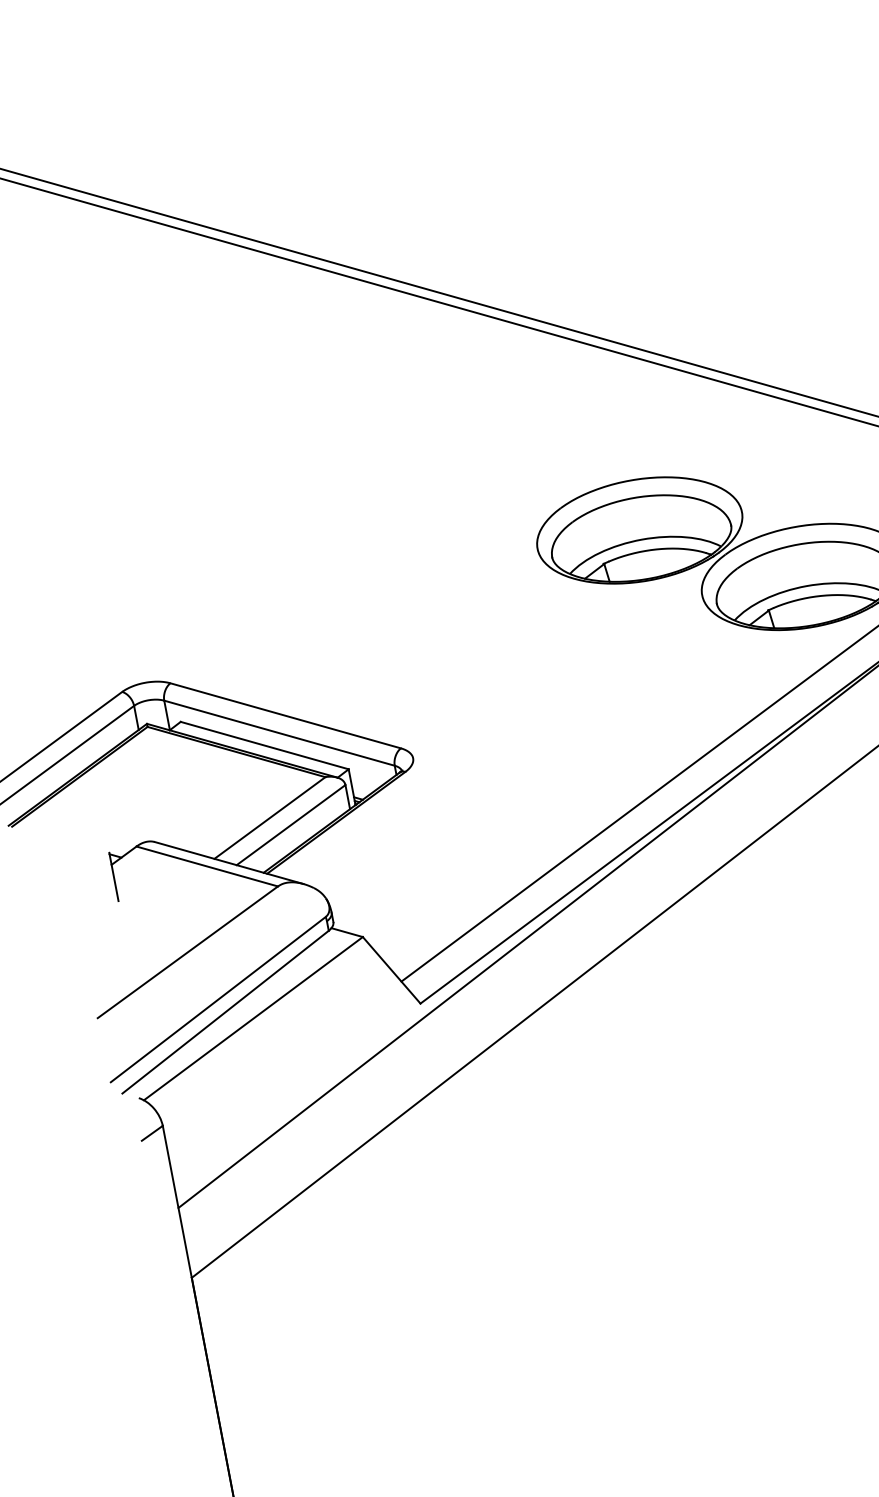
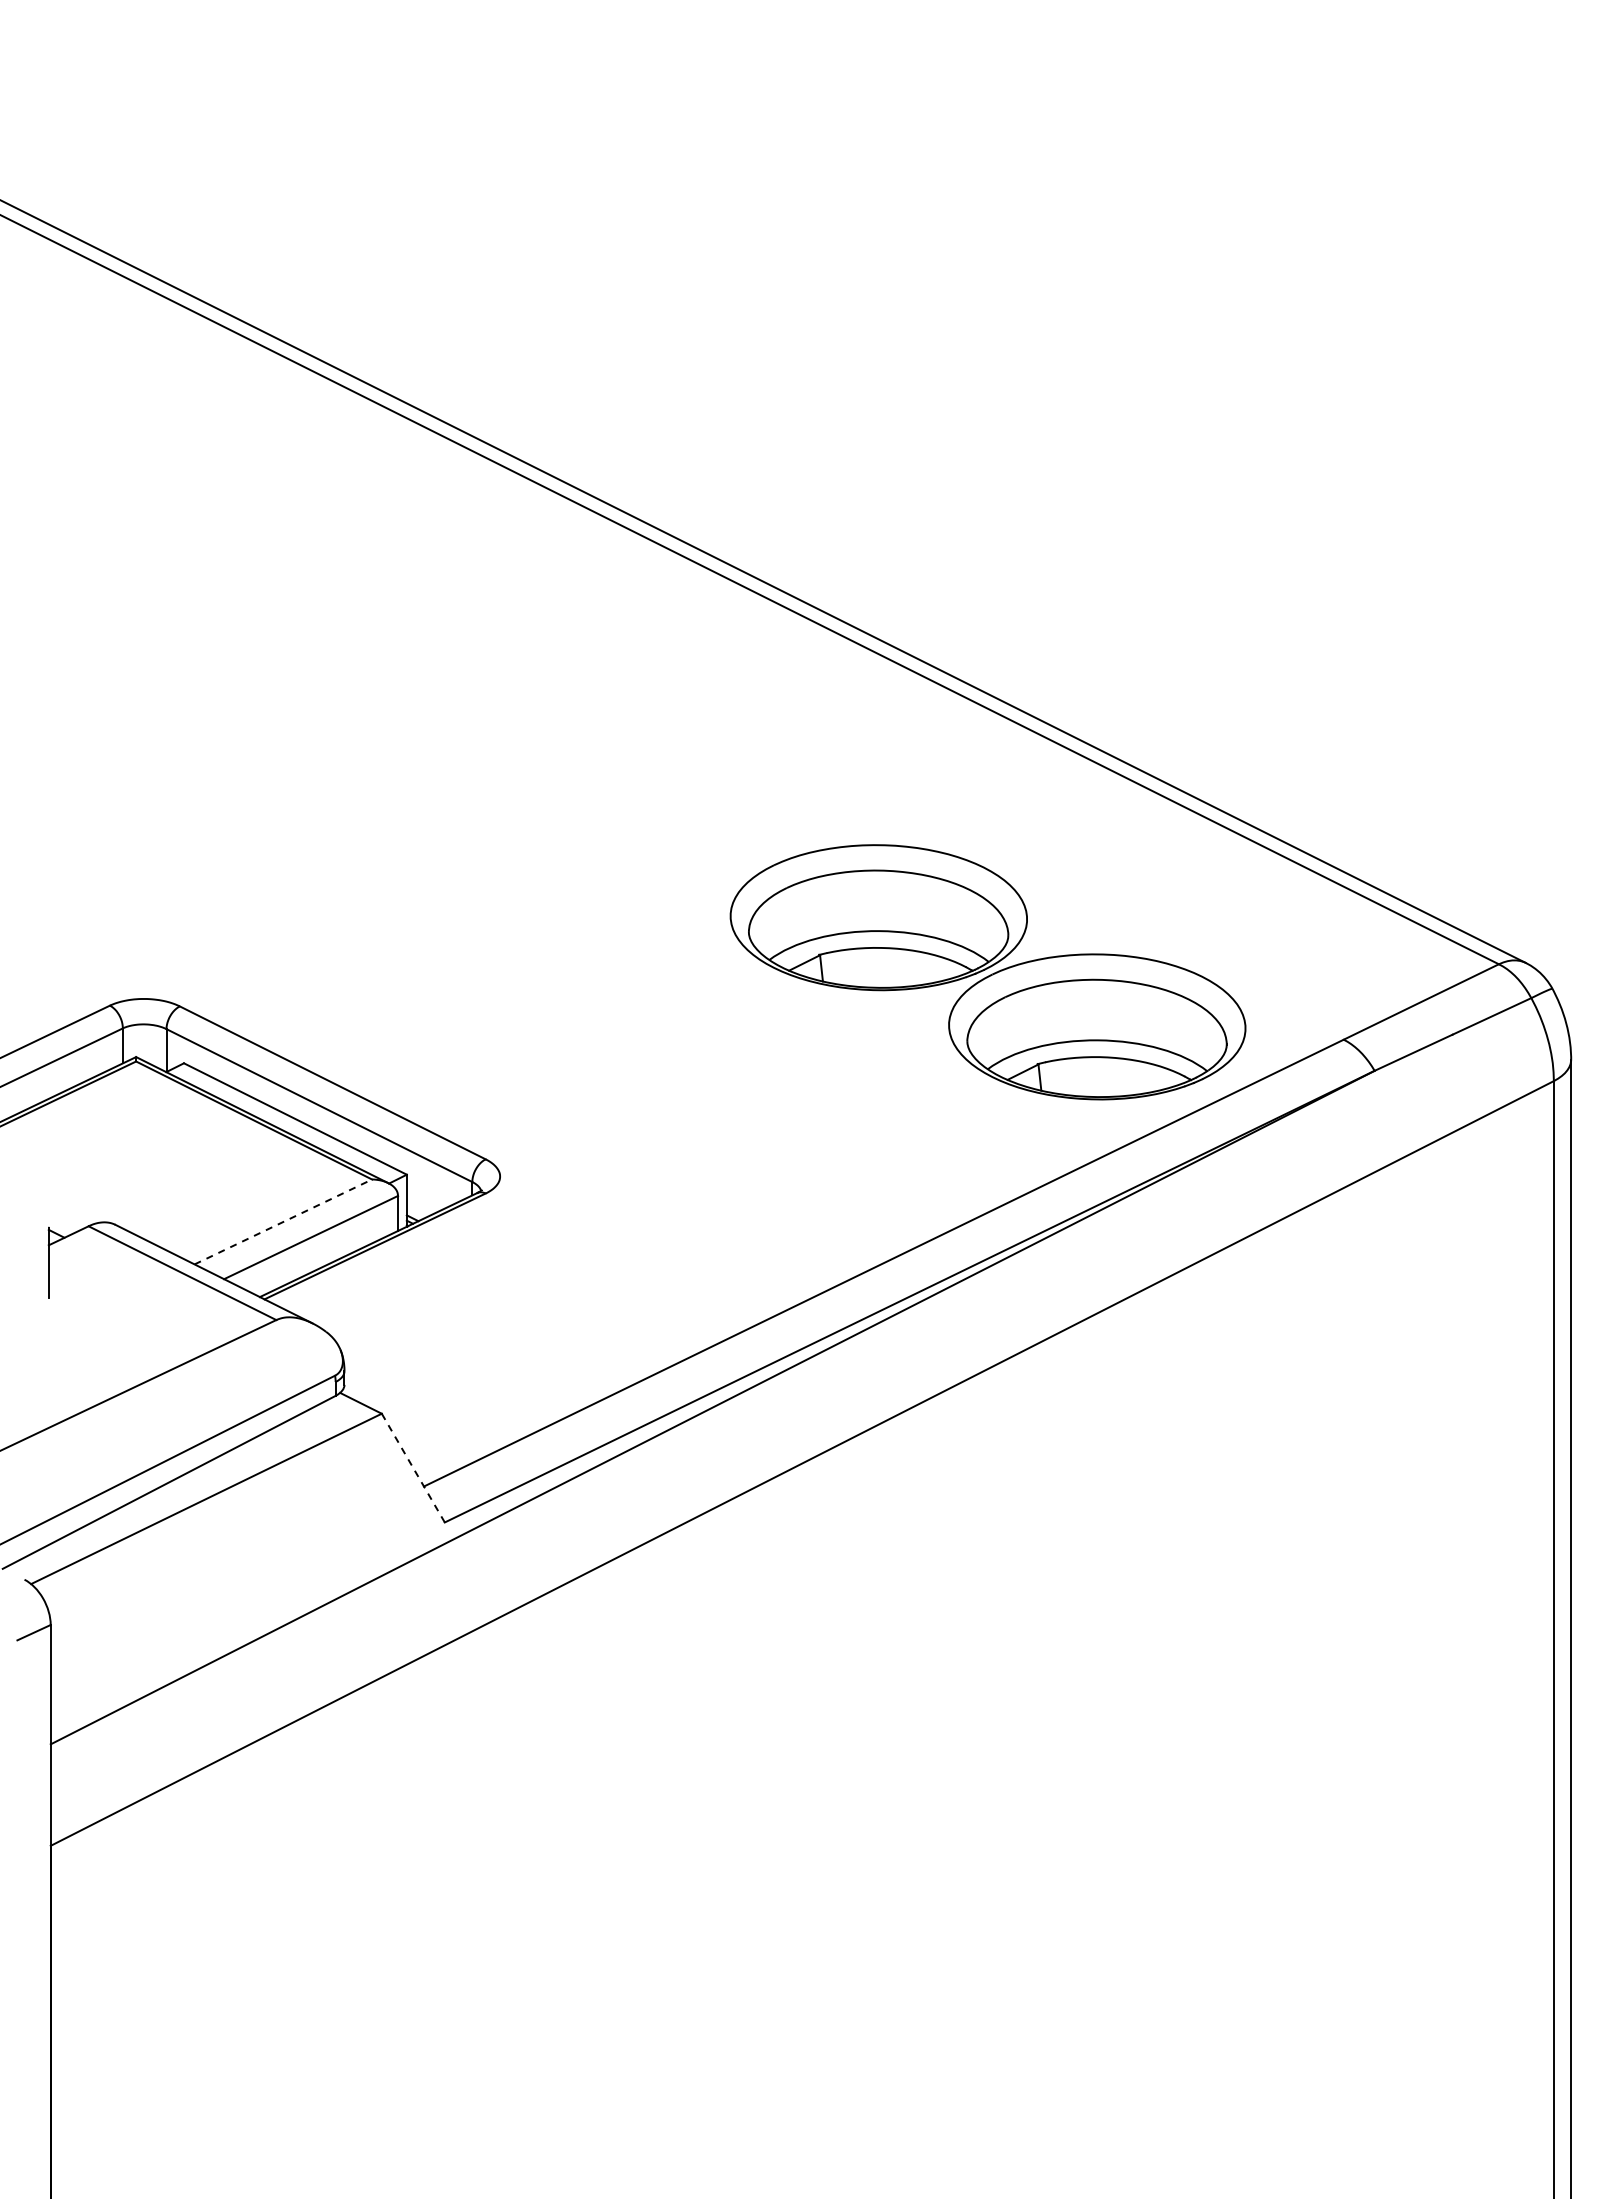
line: (269, 817) -> (283, 1221), solid -> dashed
line: (391, 970) -> (413, 1468), solid -> dashed

